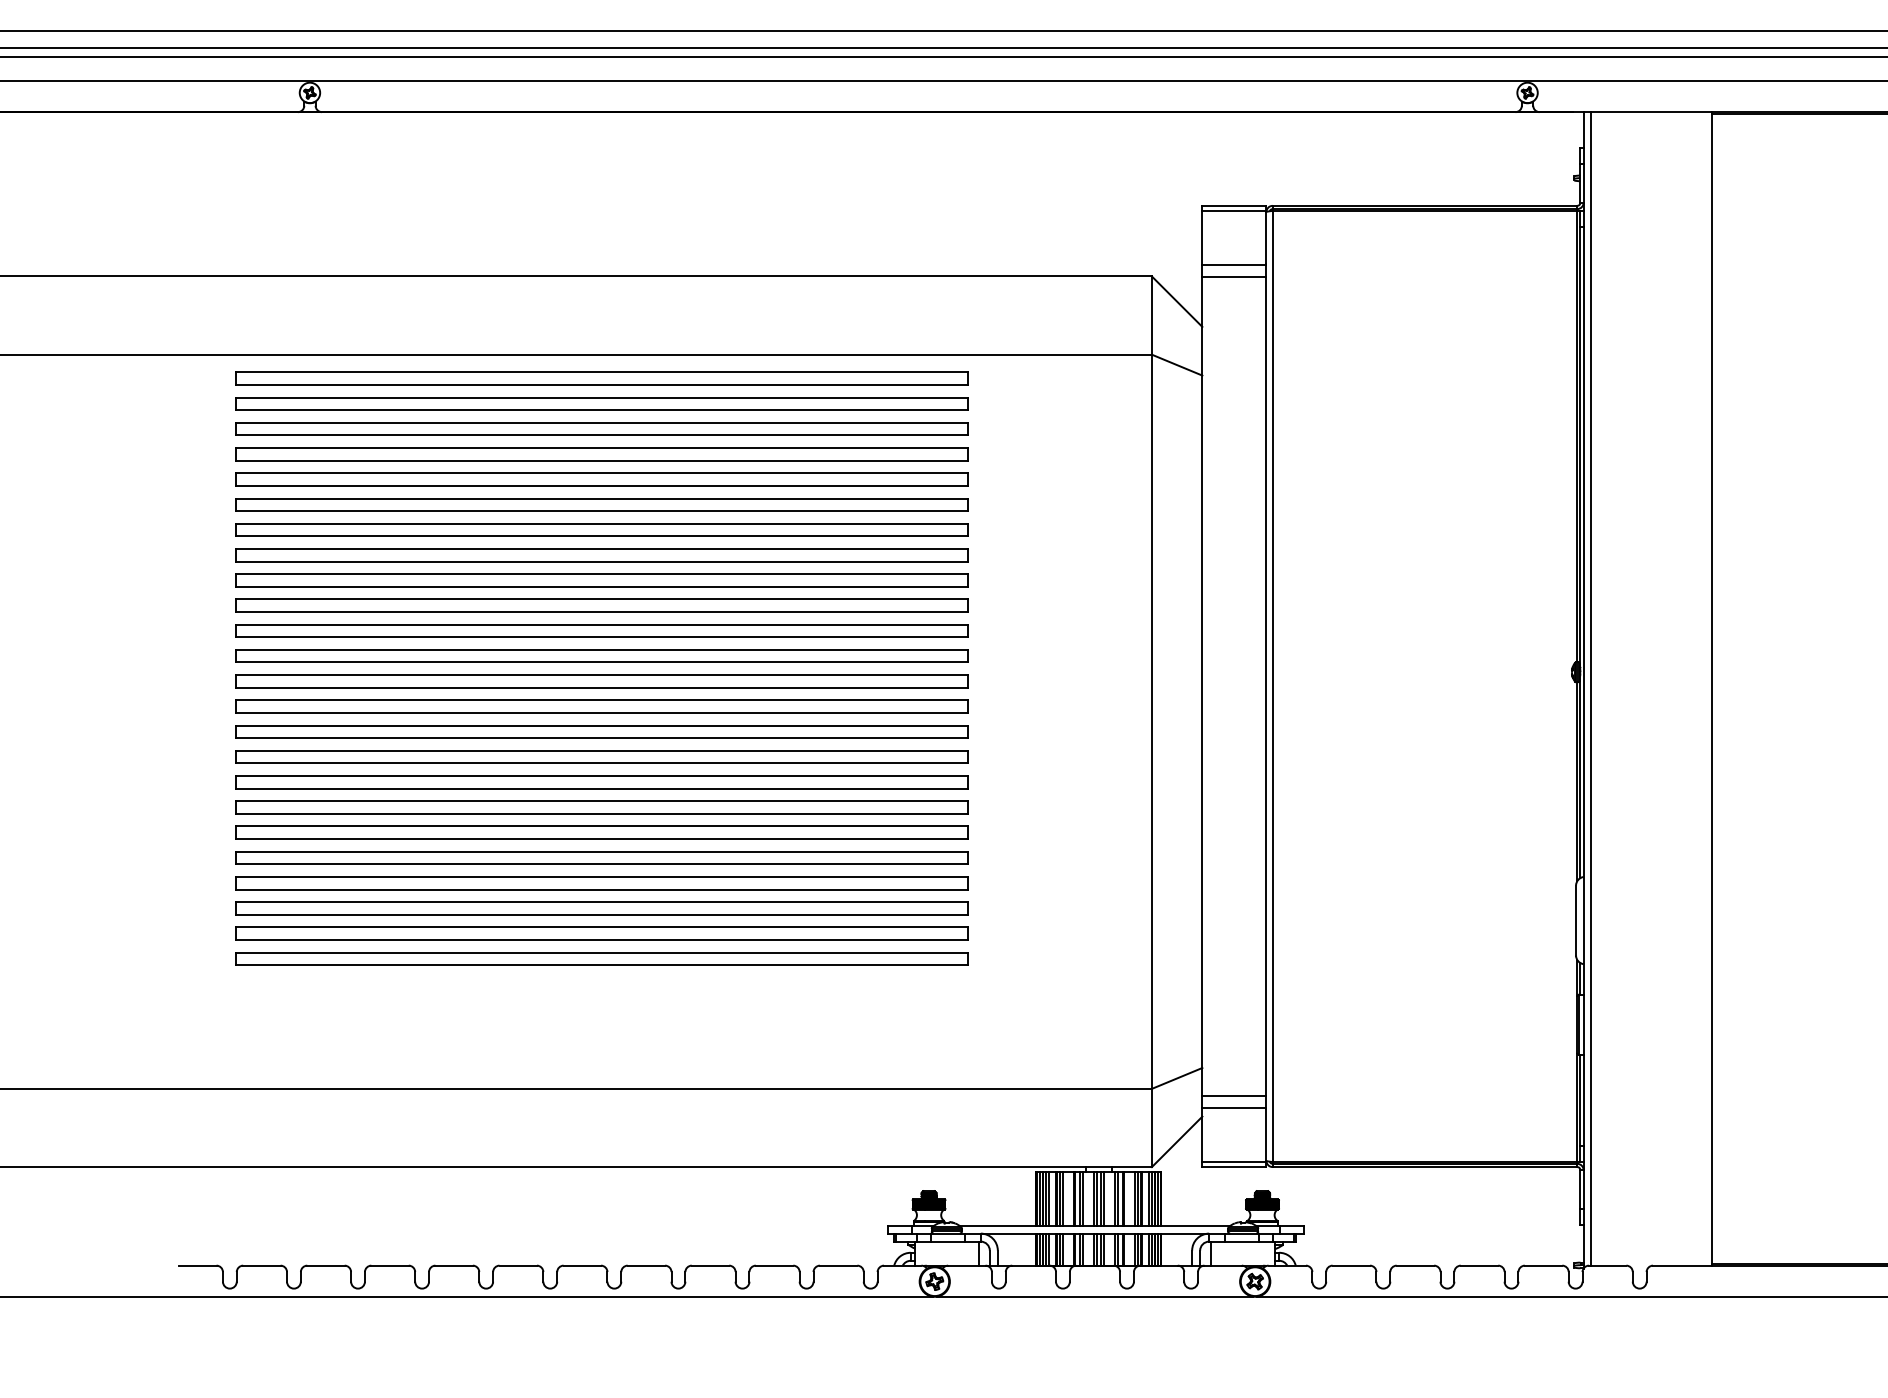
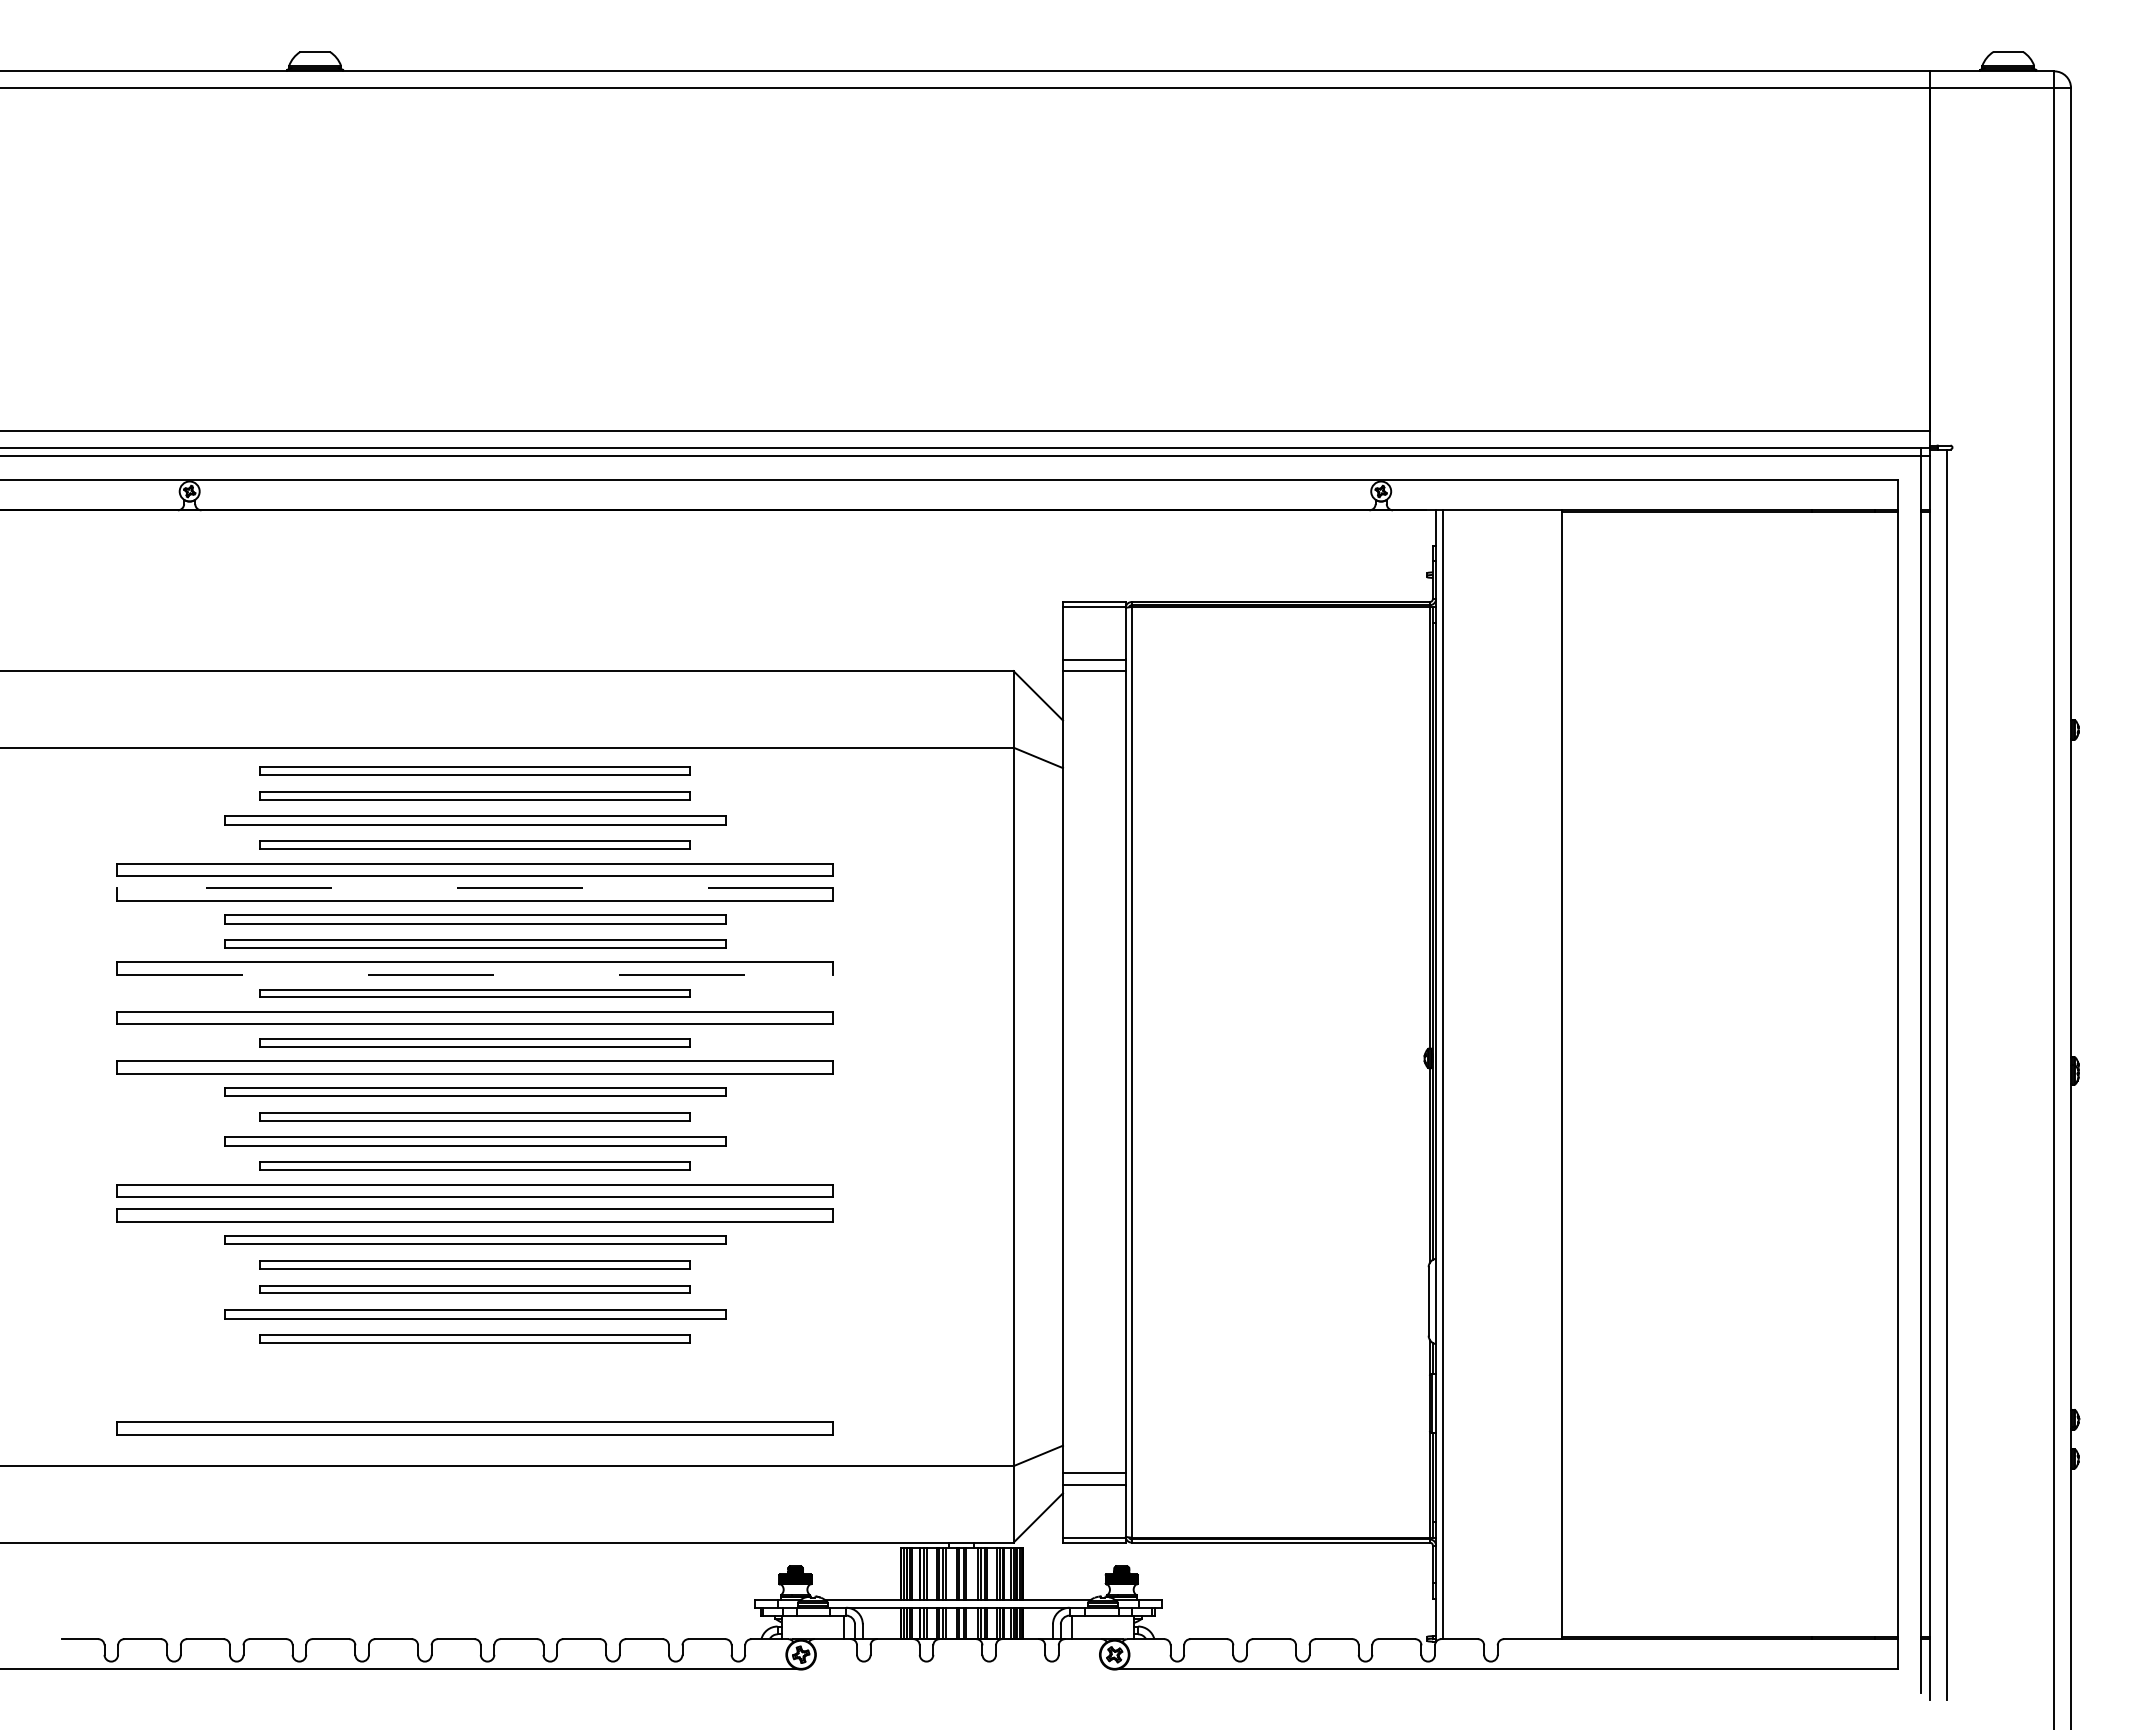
part: (600, 378) -> (474, 770), size x0.6
part: (600, 403) -> (474, 795), size x0.6
part: (600, 429) -> (474, 820), size x0.7
part: (600, 453) -> (474, 844), size x0.6
line: (602, 498) -> (475, 888), solid -> dashed
part: (600, 529) -> (474, 918), size x0.7
part: (600, 554) -> (474, 943), size x0.7
line: (602, 586) -> (475, 974), solid -> dashed
part: (600, 605) -> (474, 993), size x0.6
part: (600, 655) -> (474, 1042), size x0.6
part: (600, 706) -> (474, 1091), size x0.7
part: (600, 731) -> (474, 1116), size x0.6
part: (600, 757) -> (474, 1141), size x0.7
part: (600, 781) -> (474, 1165), size x0.6
part: (600, 857) -> (474, 1239), size x0.7
part: (600, 882) -> (474, 1264), size x0.6
part: (600, 908) -> (474, 1289), size x0.6
part: (600, 932) -> (474, 1313), size x0.7
part: (600, 958) -> (474, 1338), size x0.6
part: (600, 1050) -> (474, 1428), added
line: (1094, 1296) -> (957, 1669), removed

